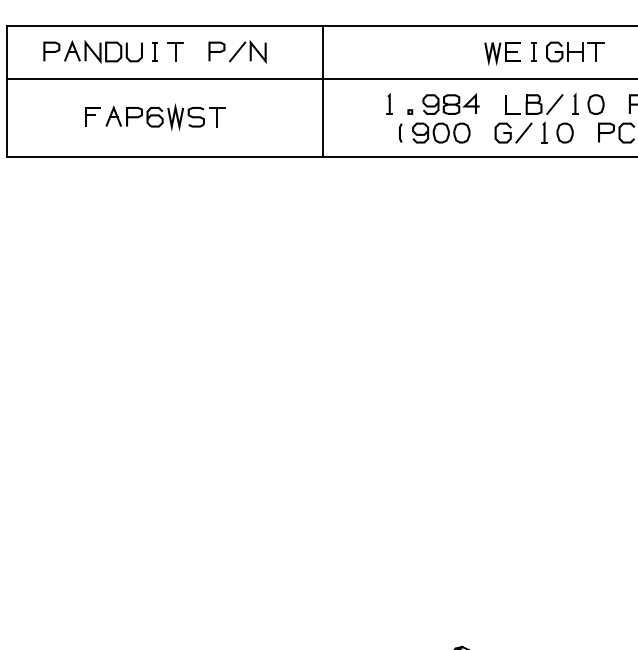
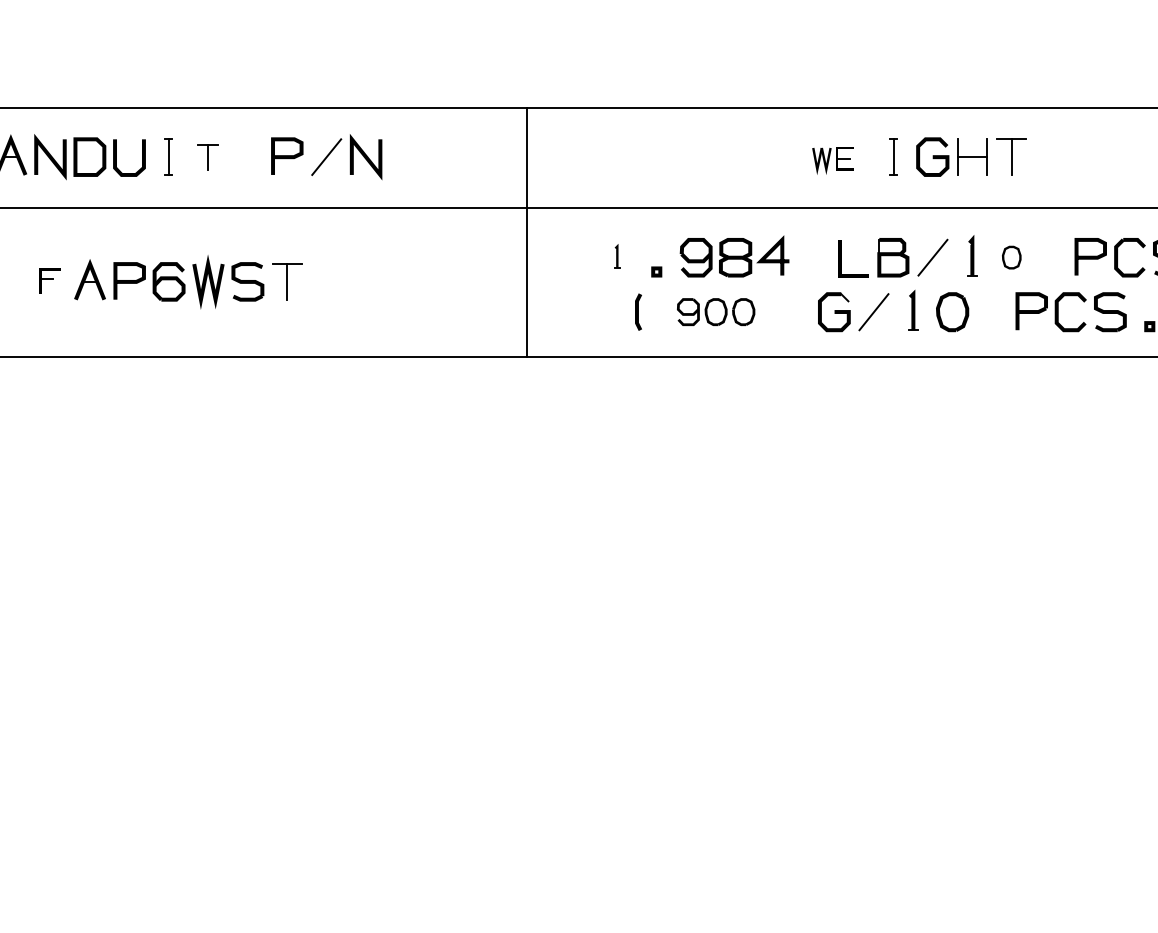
part: (175, 51) -> (208, 156), size x0.7
part: (502, 53) -> (832, 160), size x0.6
line: (322, 91) -> (527, 232), moved
part: (389, 103) -> (617, 255), size x0.6
part: (595, 104) -> (1010, 257), size x0.6
part: (92, 116) -> (49, 280), size x0.7
part: (441, 132) -> (716, 311), size x0.7

